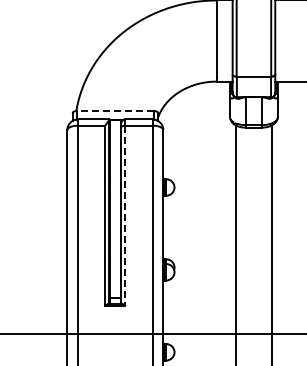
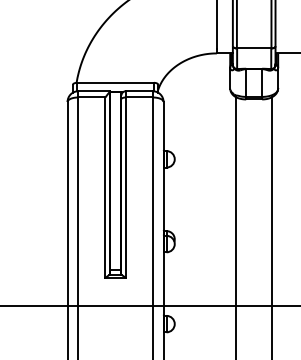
line: (114, 111) -> (114, 83), dashed -> solid
line: (125, 216) -> (125, 188), dashed -> solid

